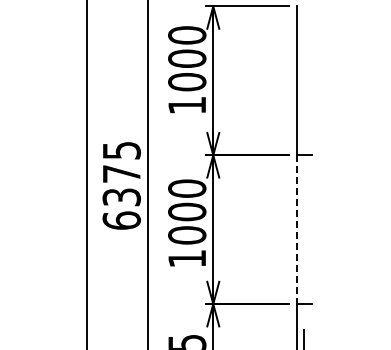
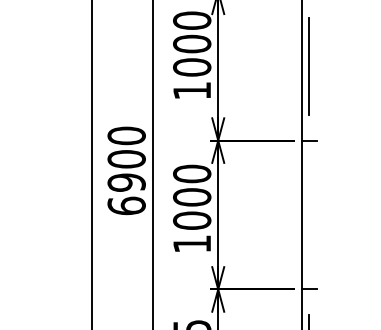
line: (304, 80) -> (309, 65), added
text: (121, 173) -> (126, 158), 6375 -> 6900
line: (296, 230) -> (301, 215), dashed -> solid

